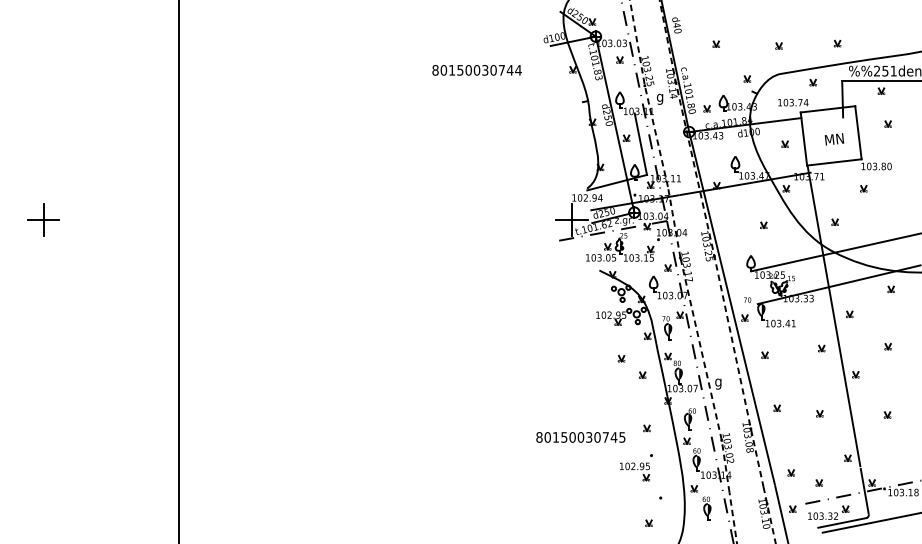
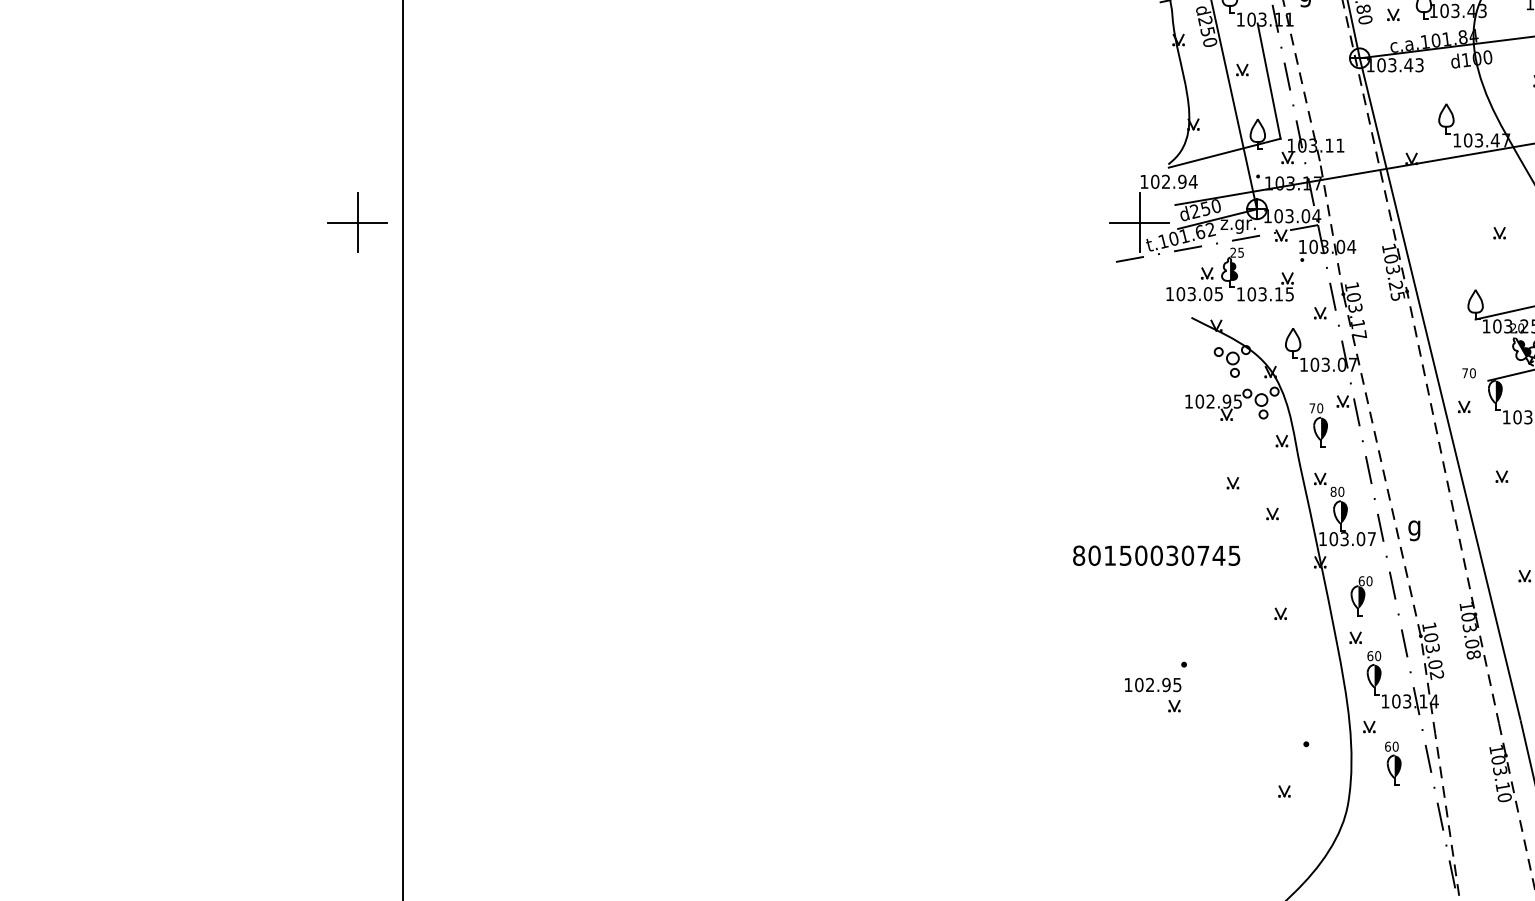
part: (43, 219) -> (357, 222), moved
text: (580, 437) -> (1155, 555), moved
part: (636, 467) -> (1155, 687), moved

